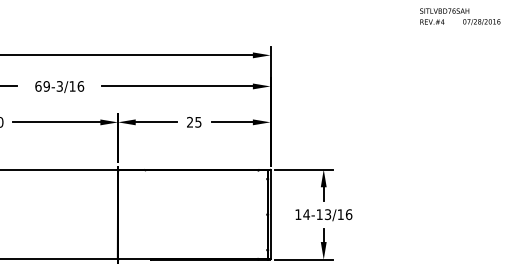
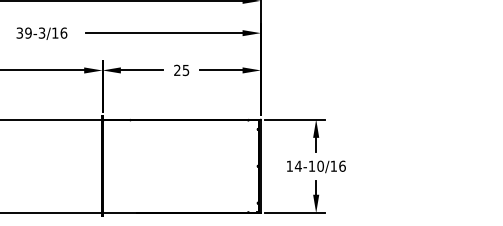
text: (38, 86) -> (19, 33), 69-3/16 -> 39-3/16
text: (327, 214) -> (320, 166), 14-13/16 -> 14-10/16

